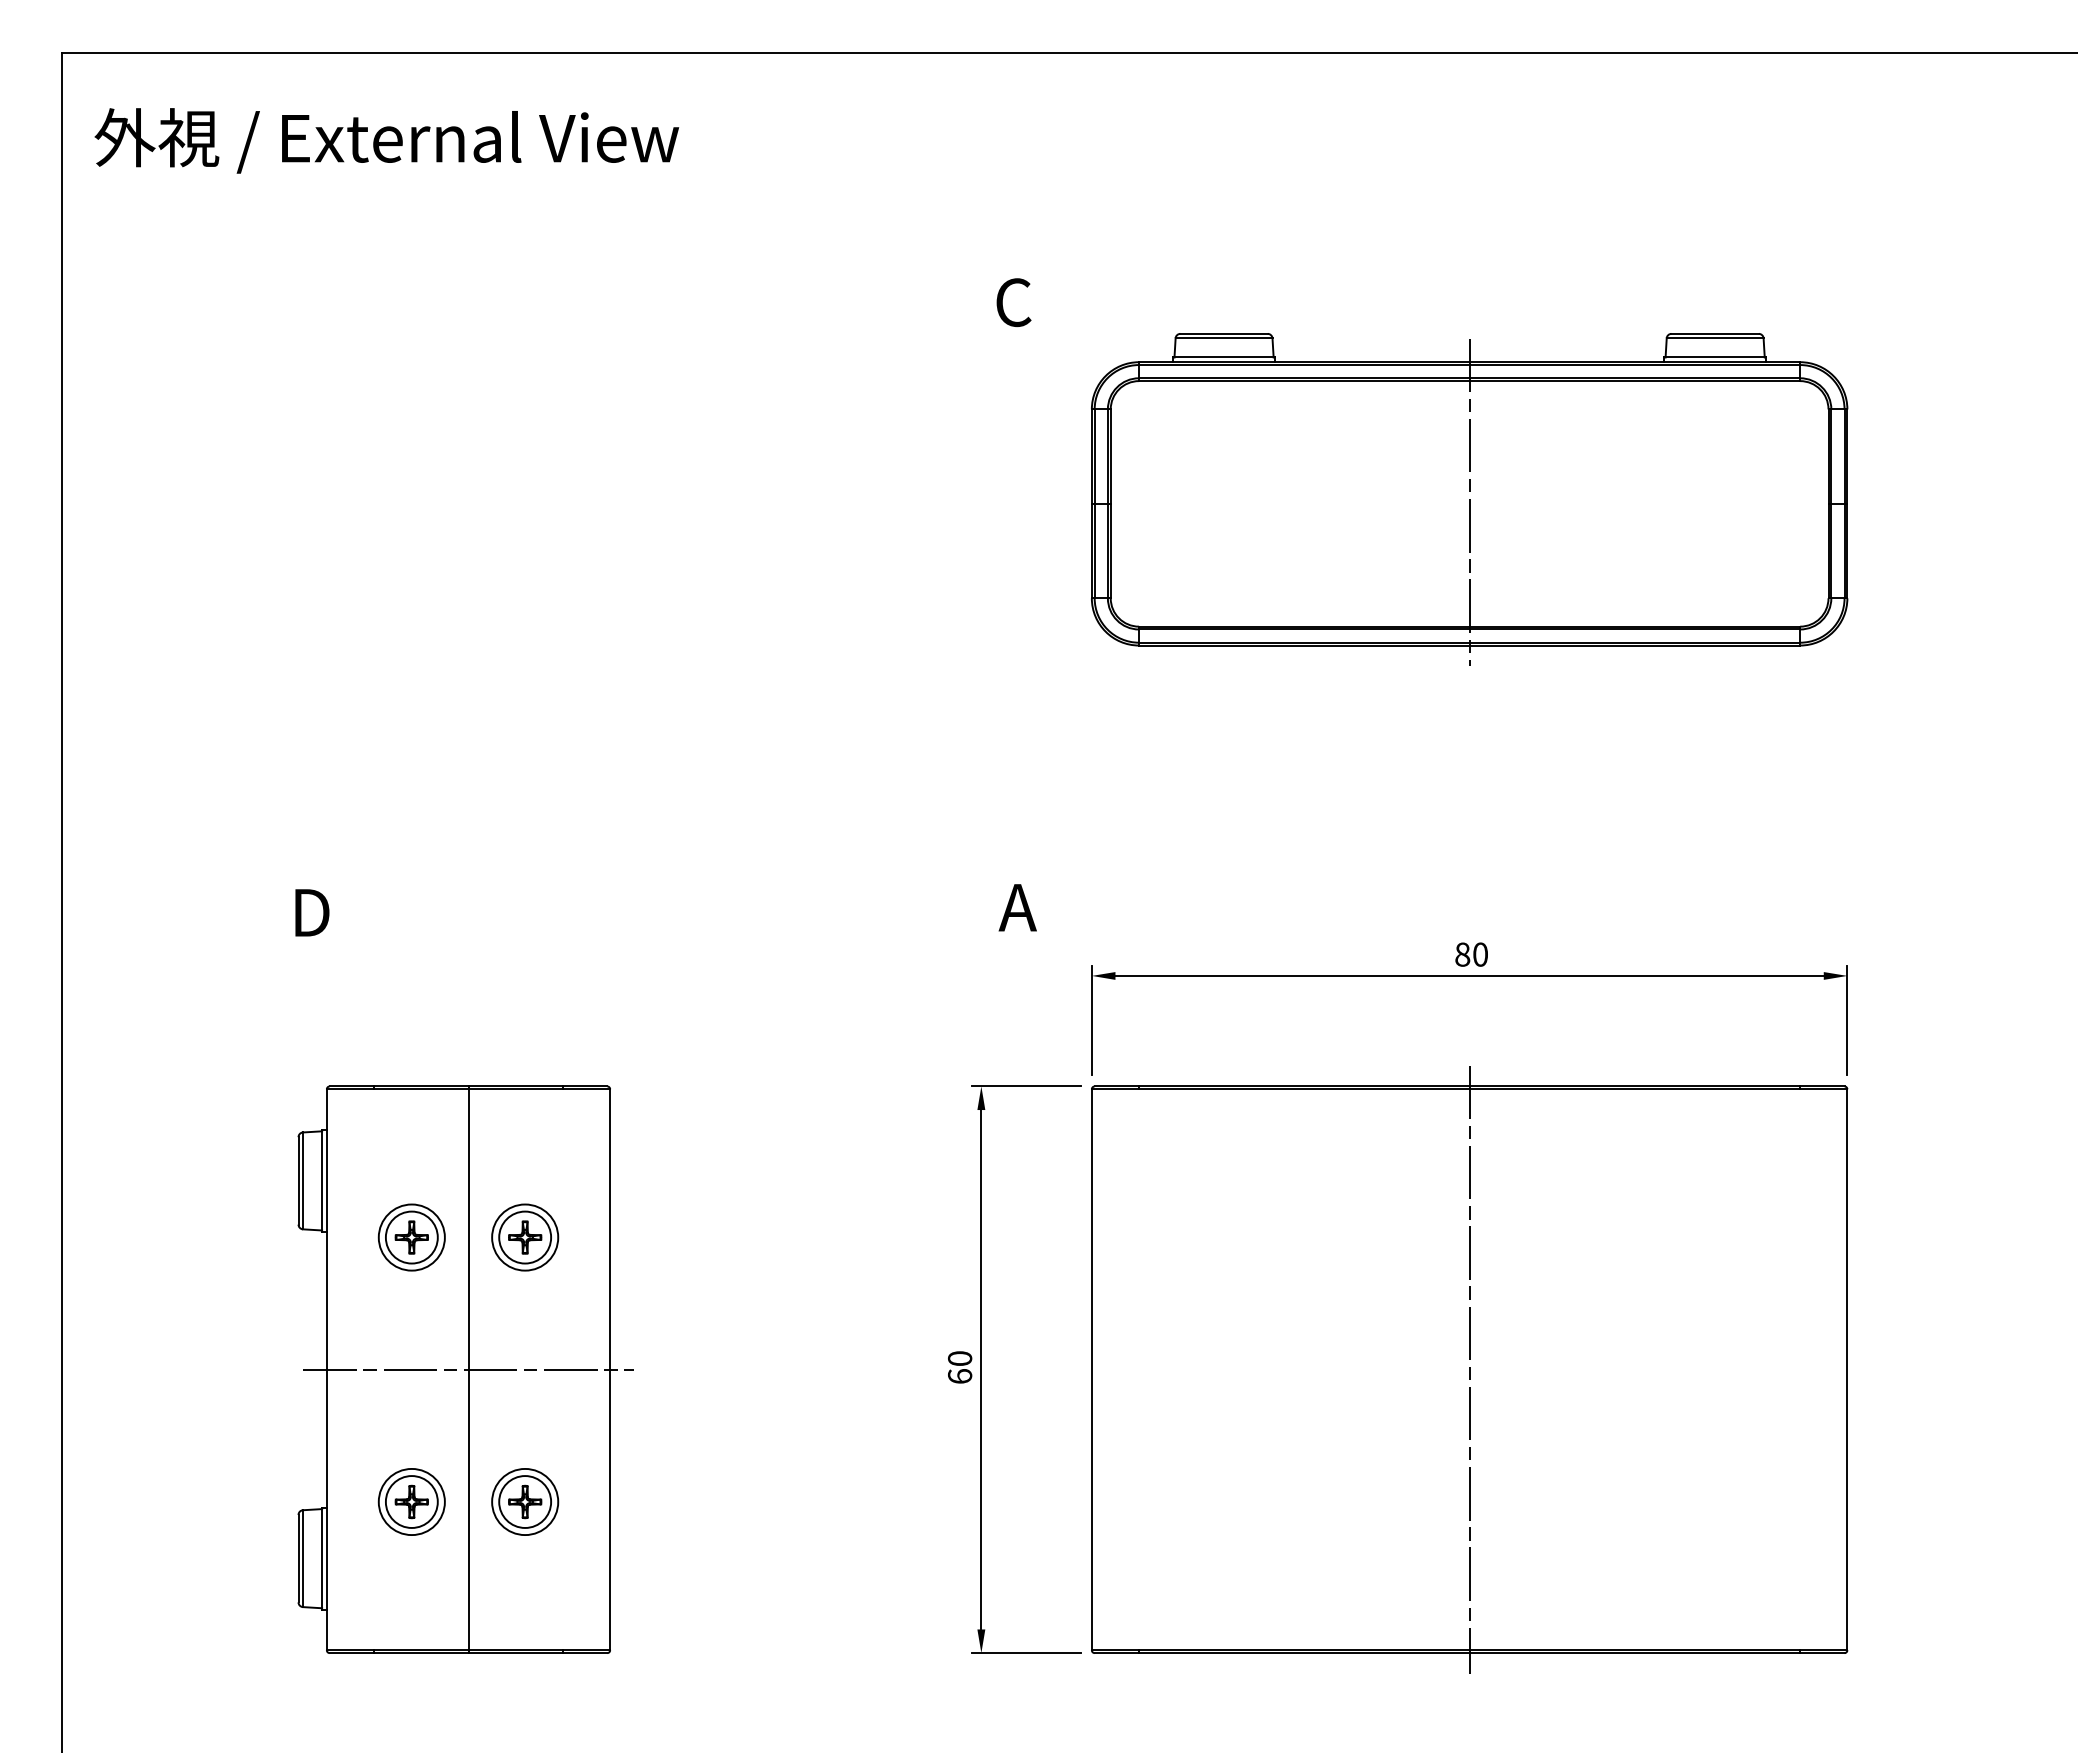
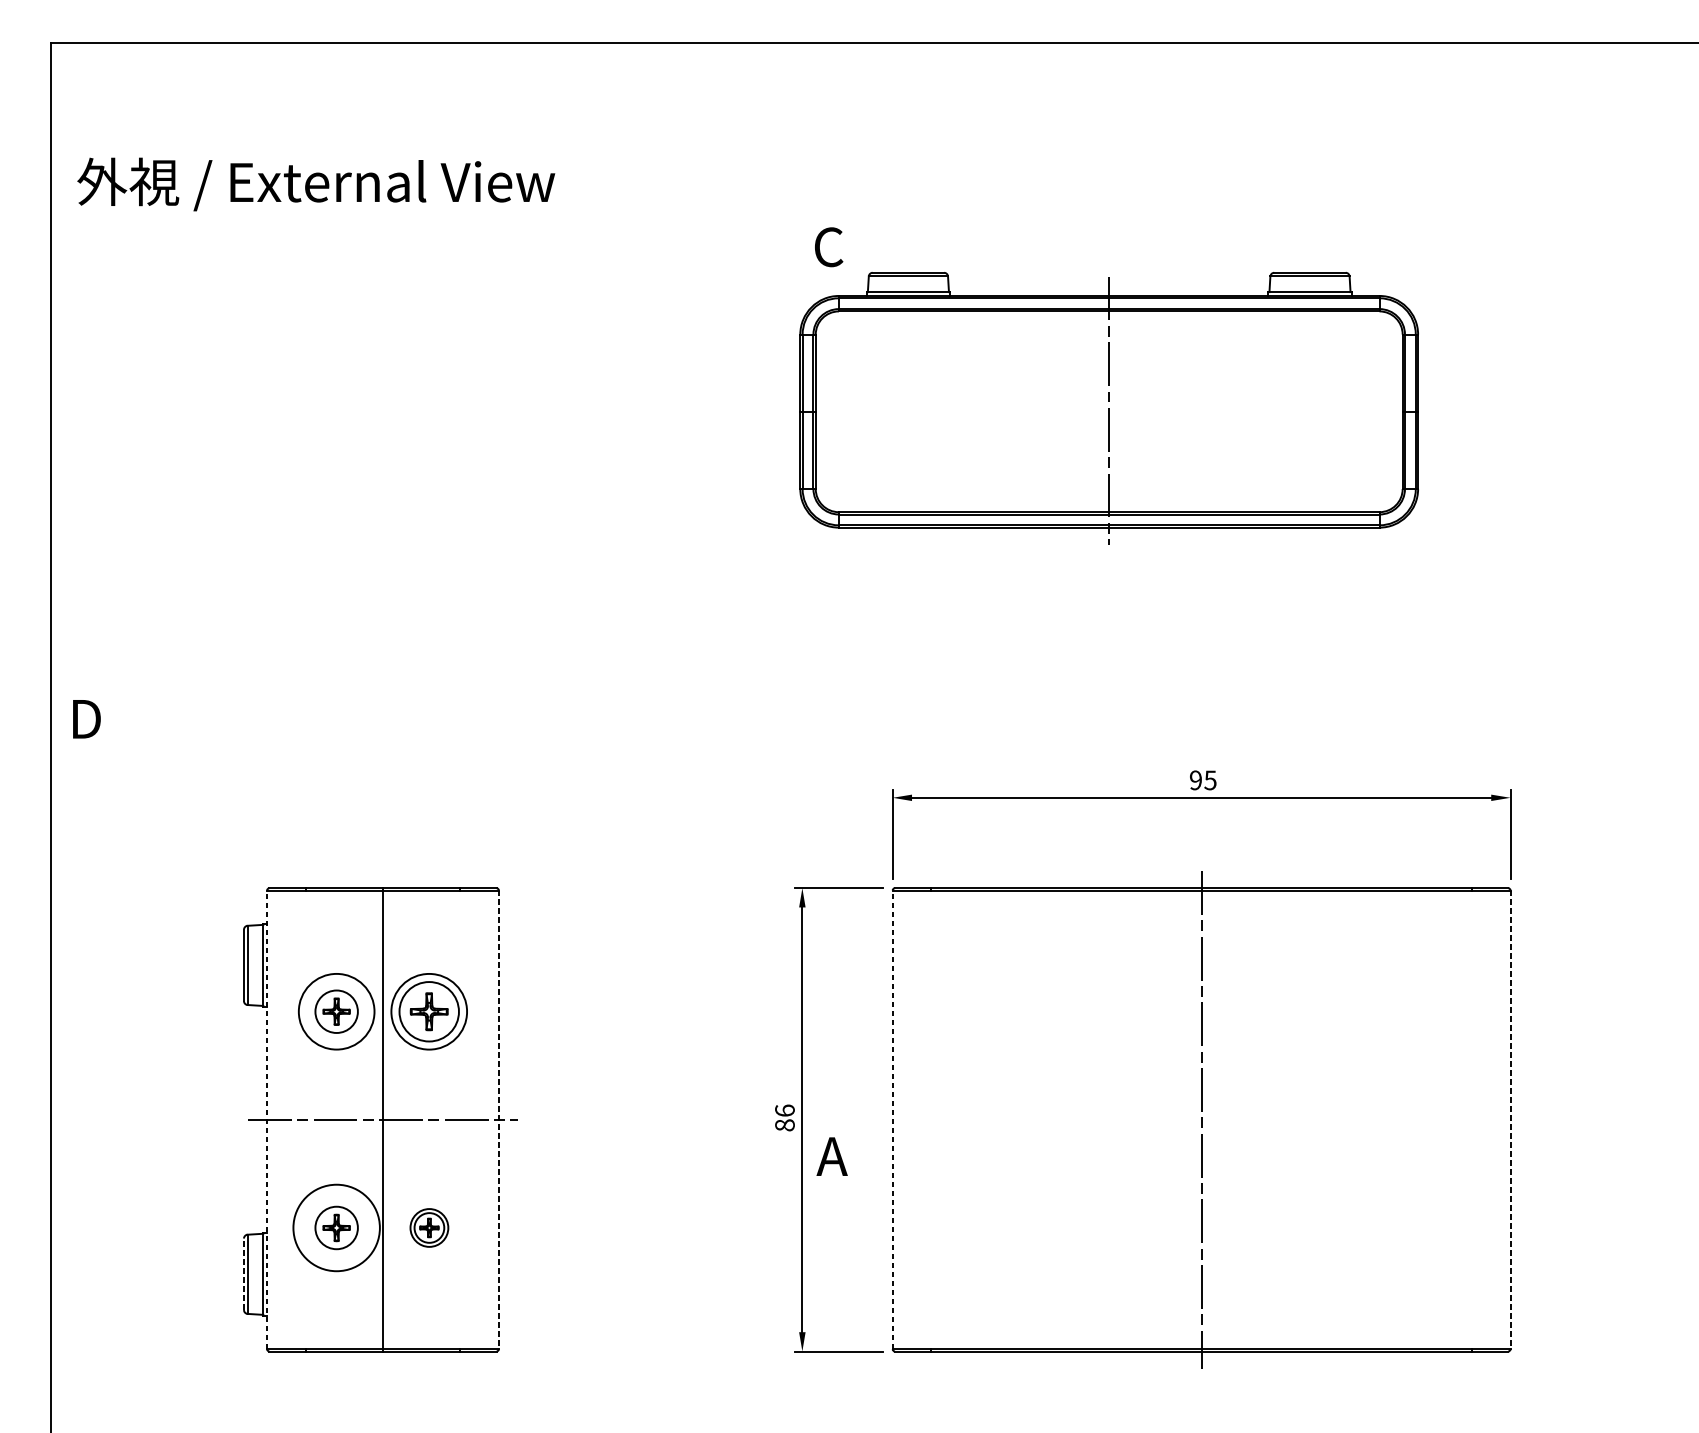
text: (386, 140) -> (315, 184), moved
part: (1469, 499) -> (1109, 408), moved
text: (1017, 907) -> (831, 1156), moved
text: (312, 912) -> (86, 718), moved
text: (1471, 954) -> (1203, 780), 80 -> 95
circle: (411, 1237) -> (336, 1011), size x1.4
part: (525, 1237) -> (429, 1011), size x1.4
text: (960, 1367) -> (785, 1117), 60 -> 86
line: (326, 1369) -> (266, 1119), solid -> dashed
line: (1091, 1369) -> (892, 1119), solid -> dashed
line: (610, 1370) -> (499, 1120), solid -> dashed
line: (1847, 1370) -> (1510, 1120), solid -> dashed
circle: (411, 1501) -> (336, 1227), size x1.6
part: (525, 1501) -> (429, 1227), size x0.7
line: (298, 1558) -> (243, 1274), solid -> dashed

